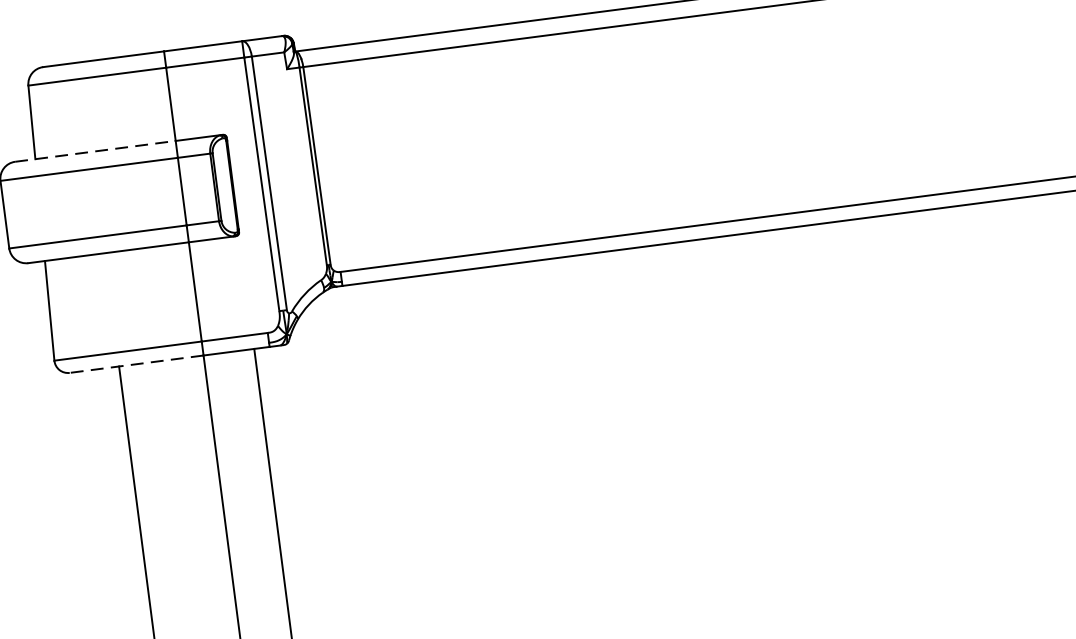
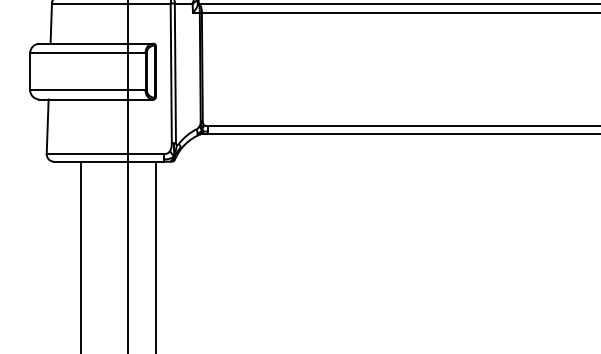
line: (97, 150) -> (84, 43), dashed -> solid
line: (135, 363) -> (90, 161), dashed -> solid

